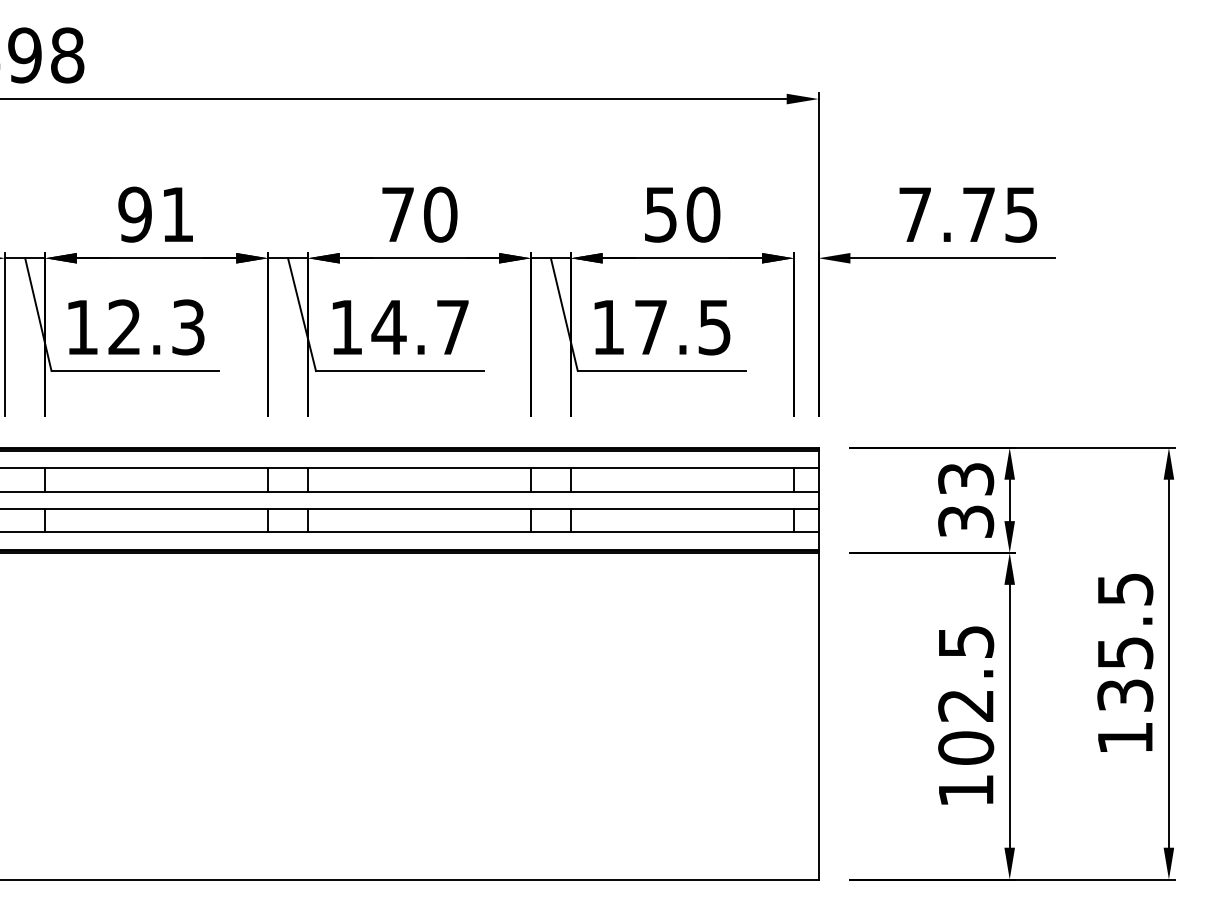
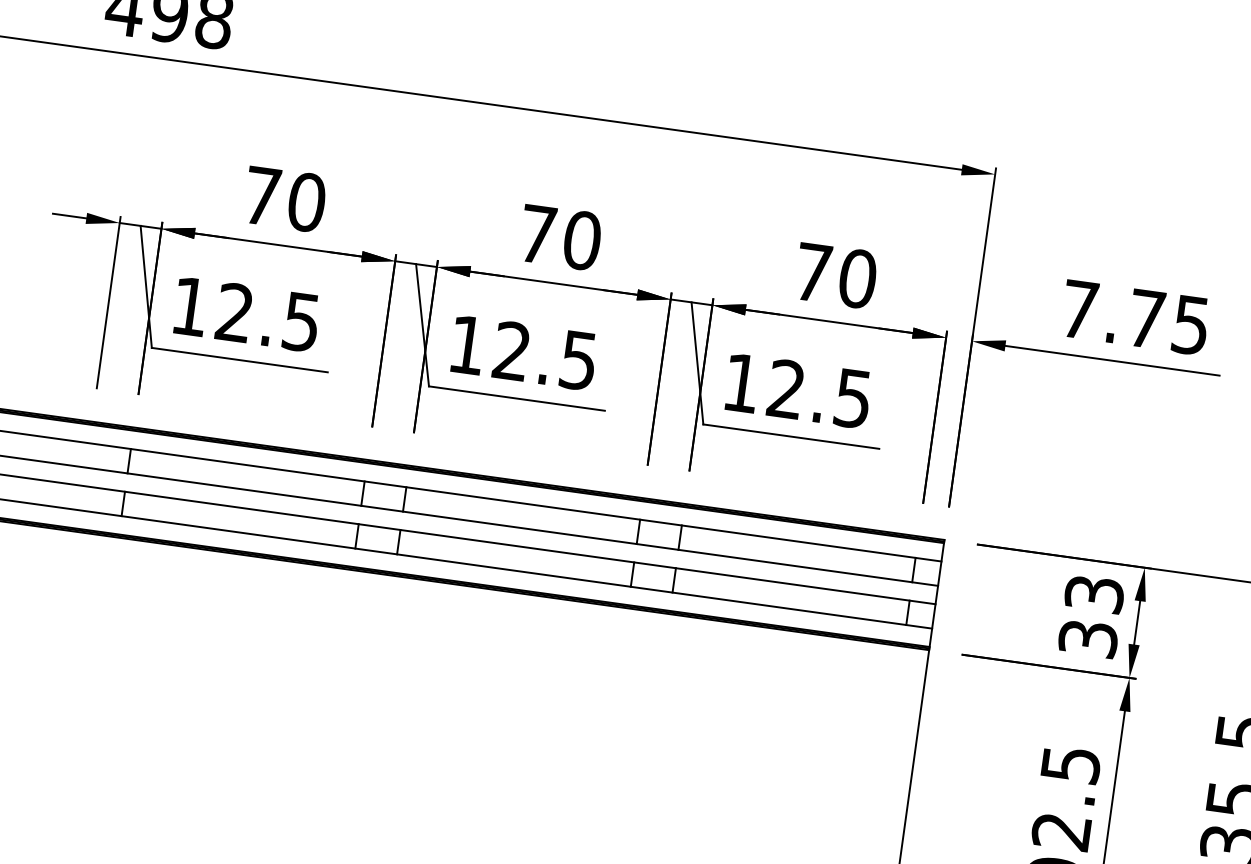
text: (156, 214) -> (284, 199), 91 -> 70
text: (660, 214) -> (812, 272), 50 -> 70
text: (188, 326) -> (301, 321), 12.3 -> 12.5
text: (650, 326) -> (786, 388), 17.5 -> 12.5
text: (419, 327) -> (543, 355), 14.7 -> 12.5

